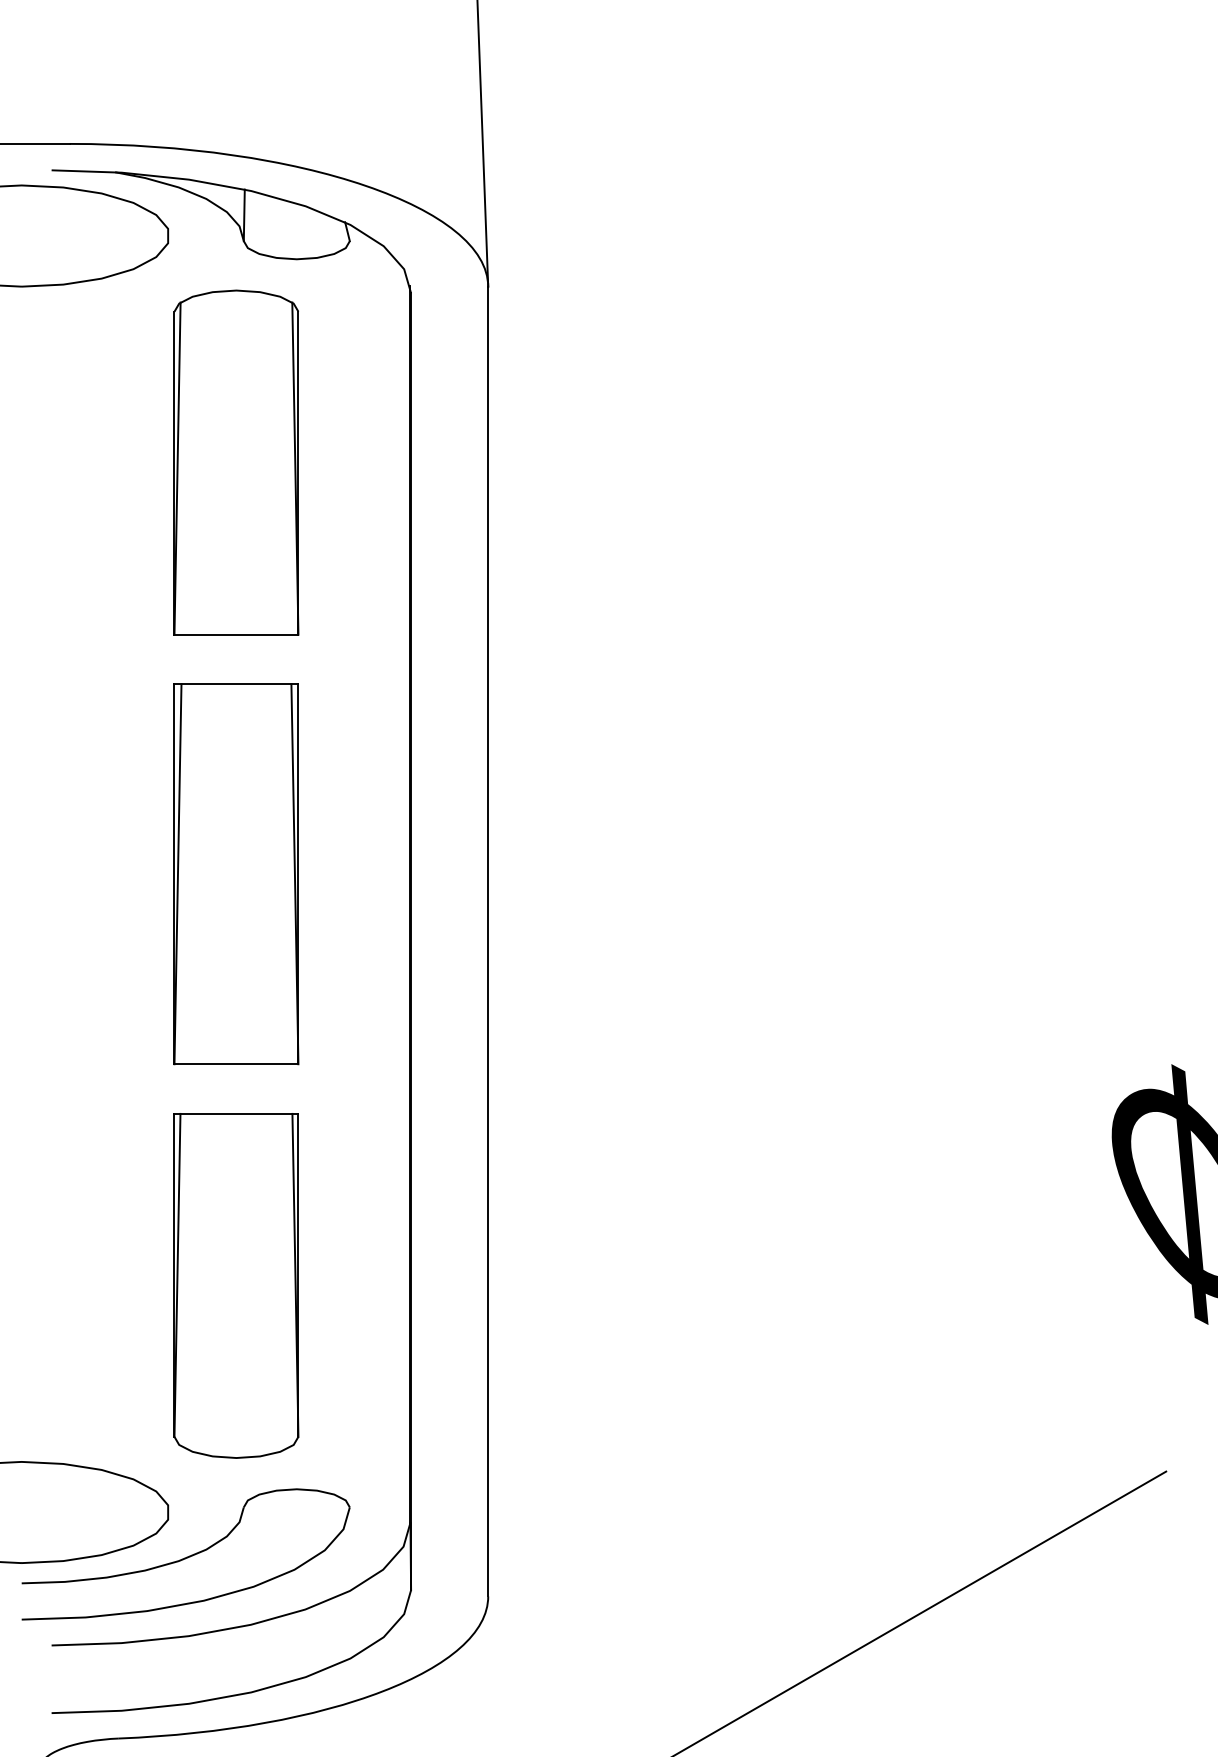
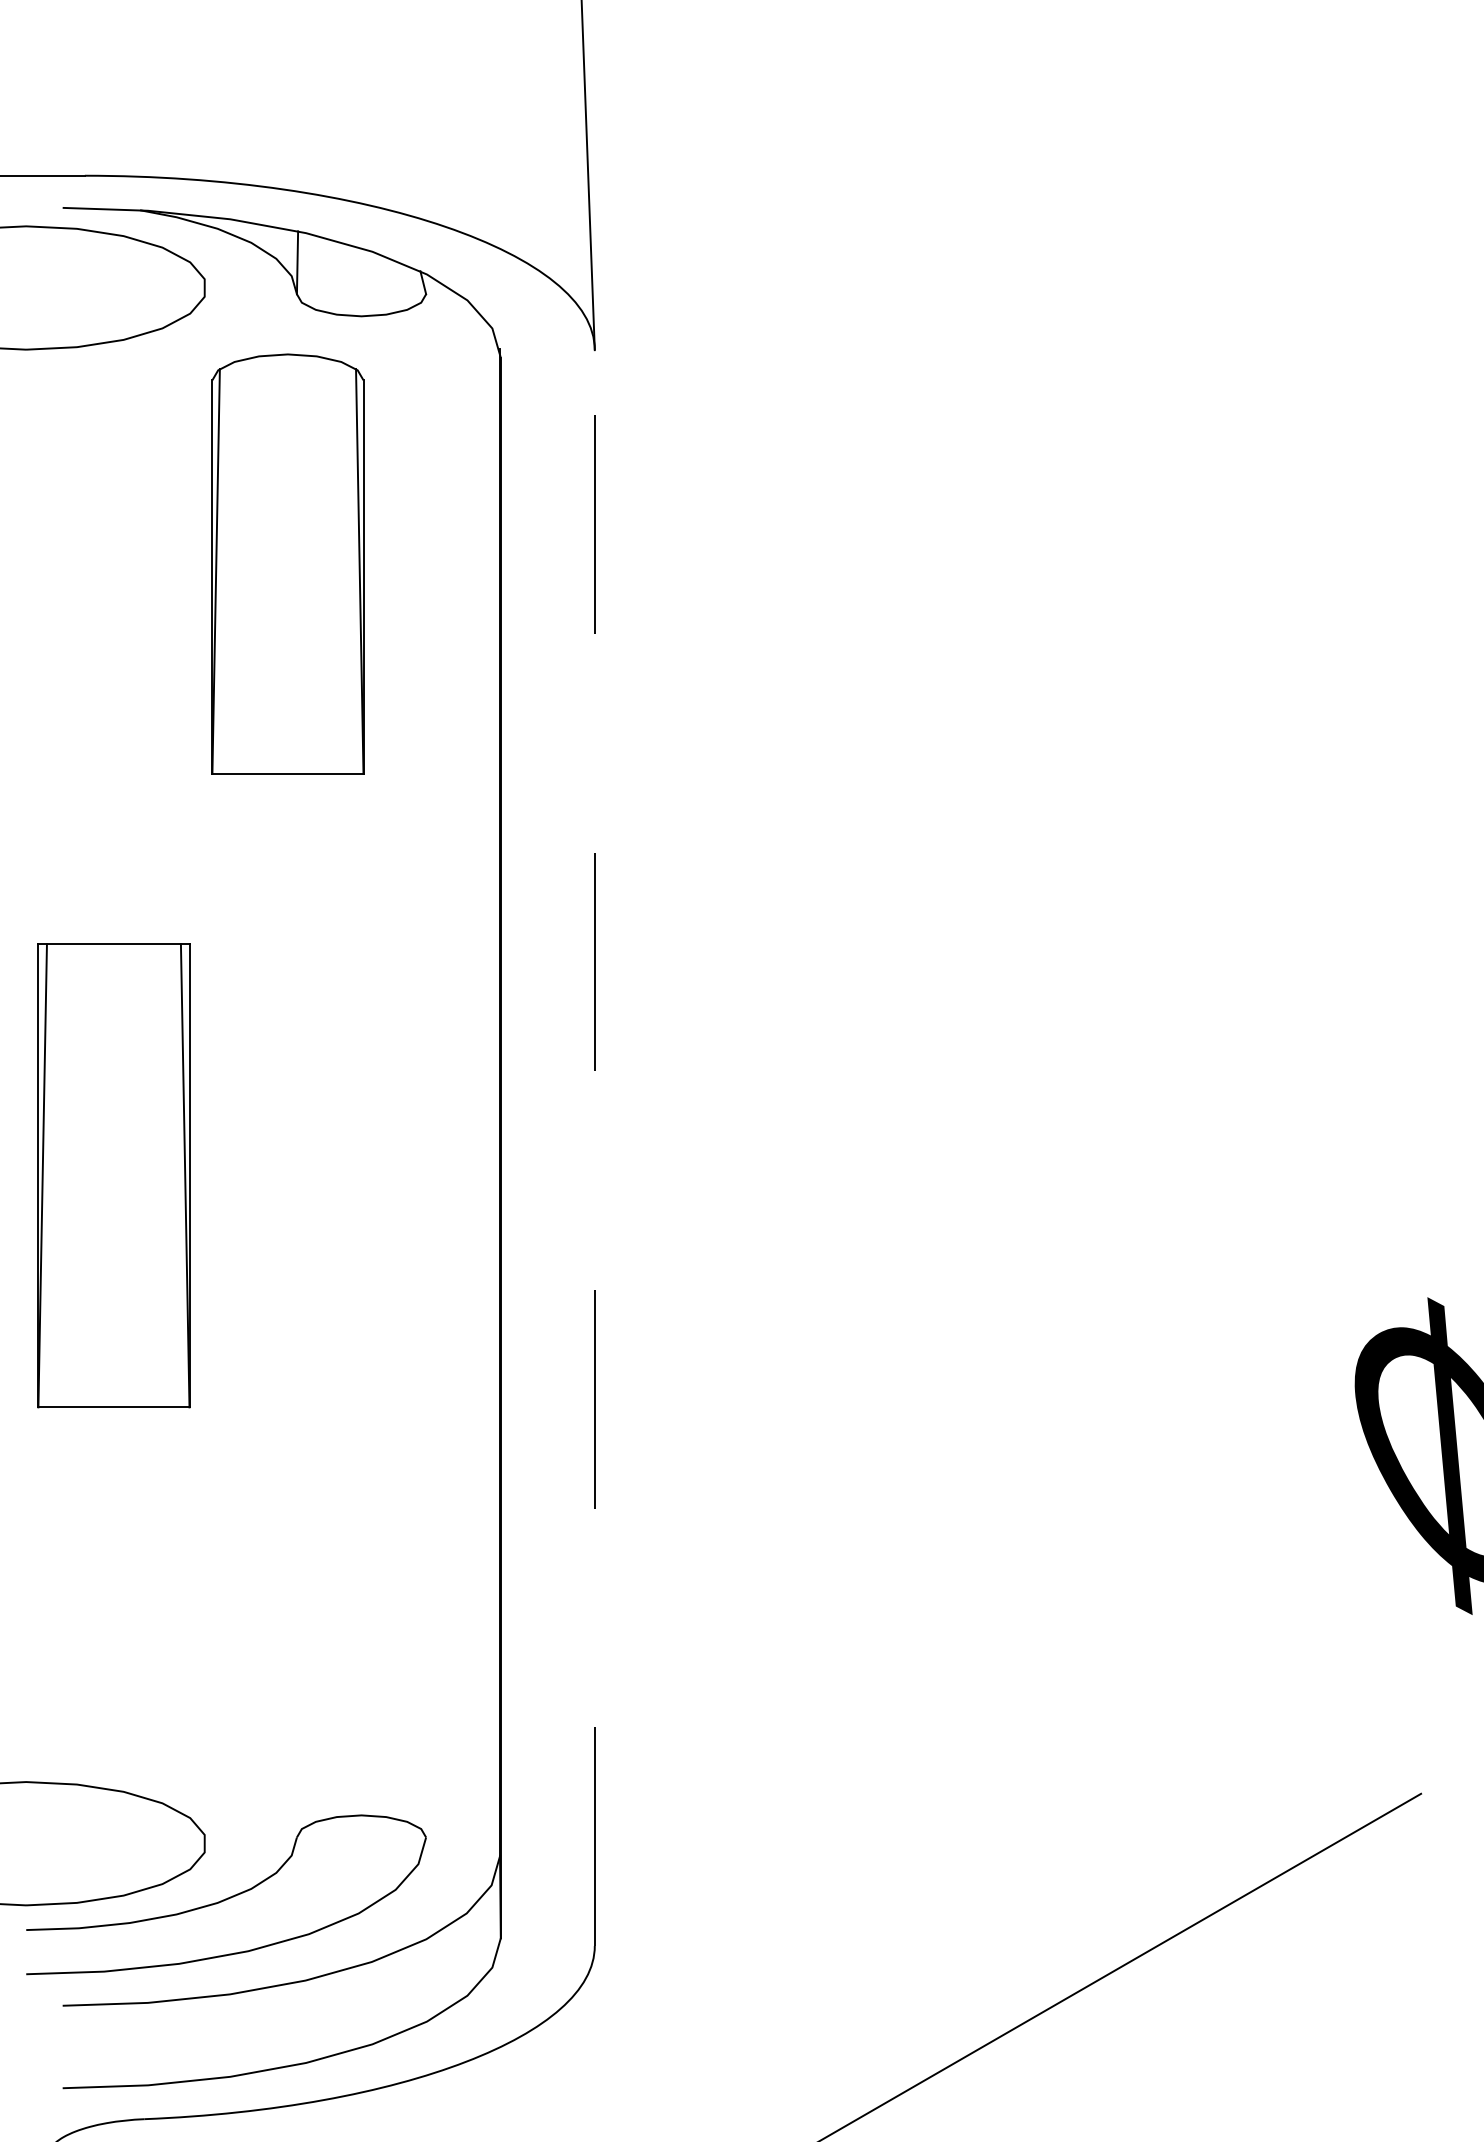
part: (236, 873) -> (113, 1175), moved
line: (487, 942) -> (594, 1148), solid -> dashed
part: (236, 1285) -> (287, 1567), removed

